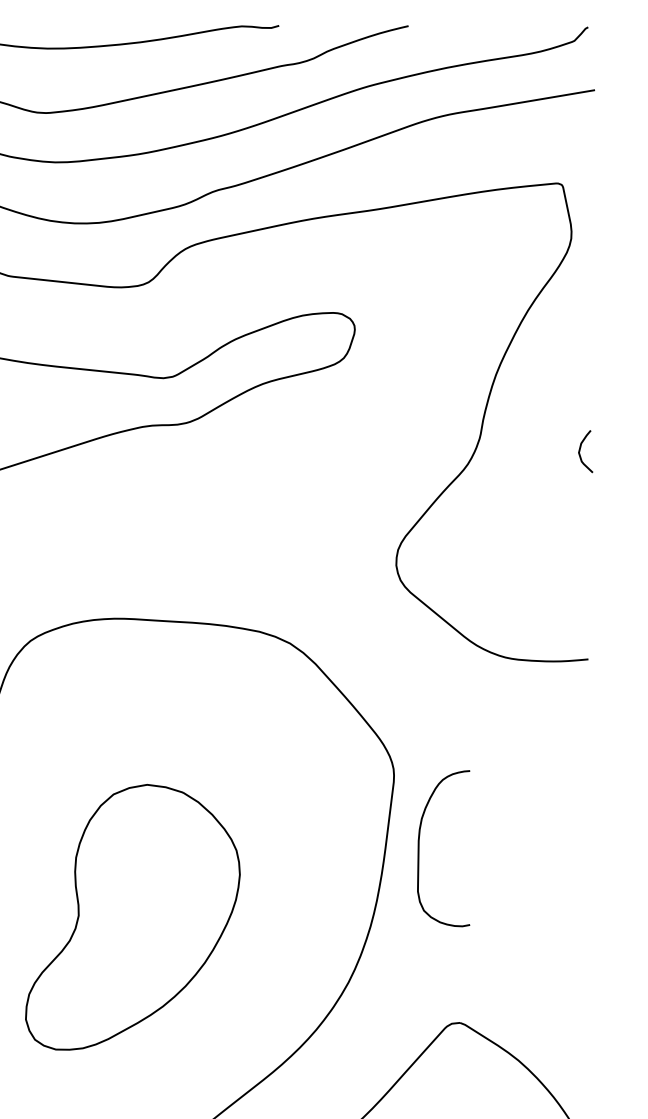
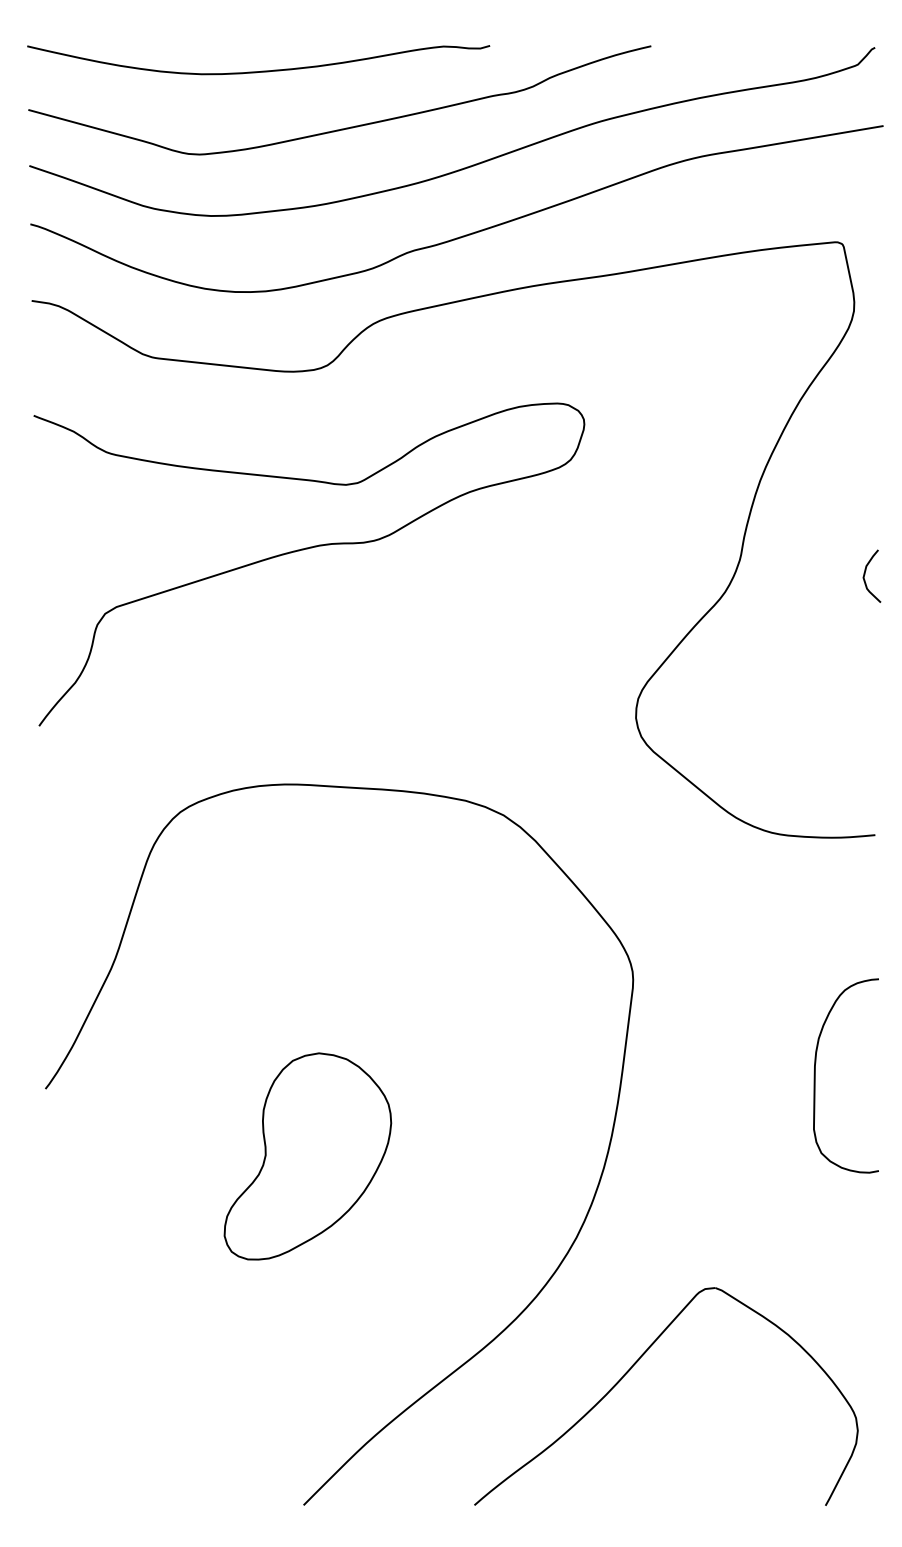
curve: (419, 848) -> (815, 1075), moved
part: (132, 917) -> (307, 1156), size x0.62

